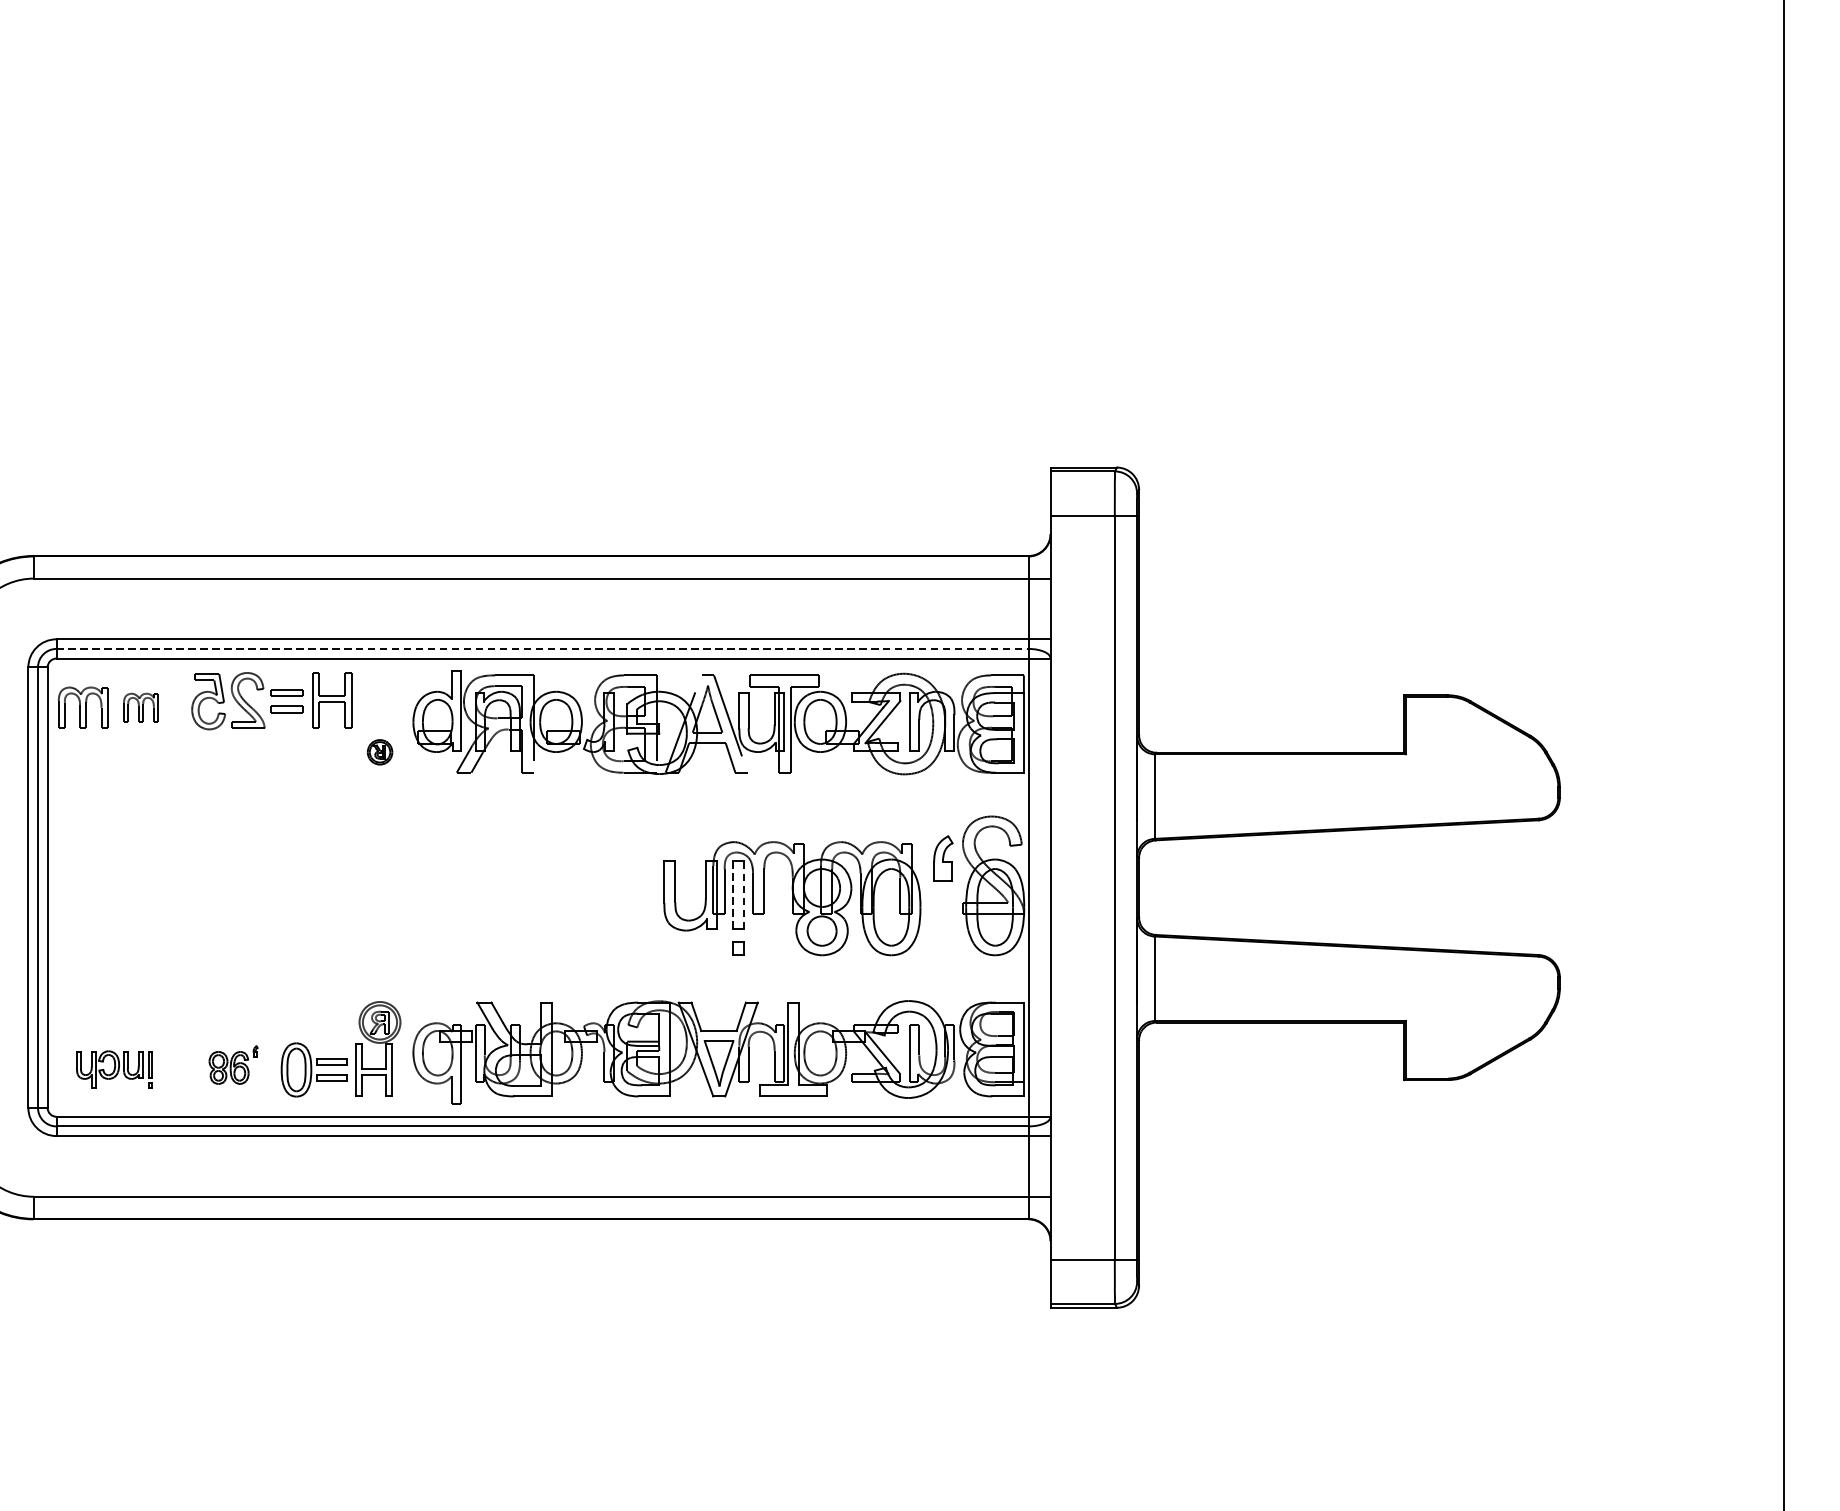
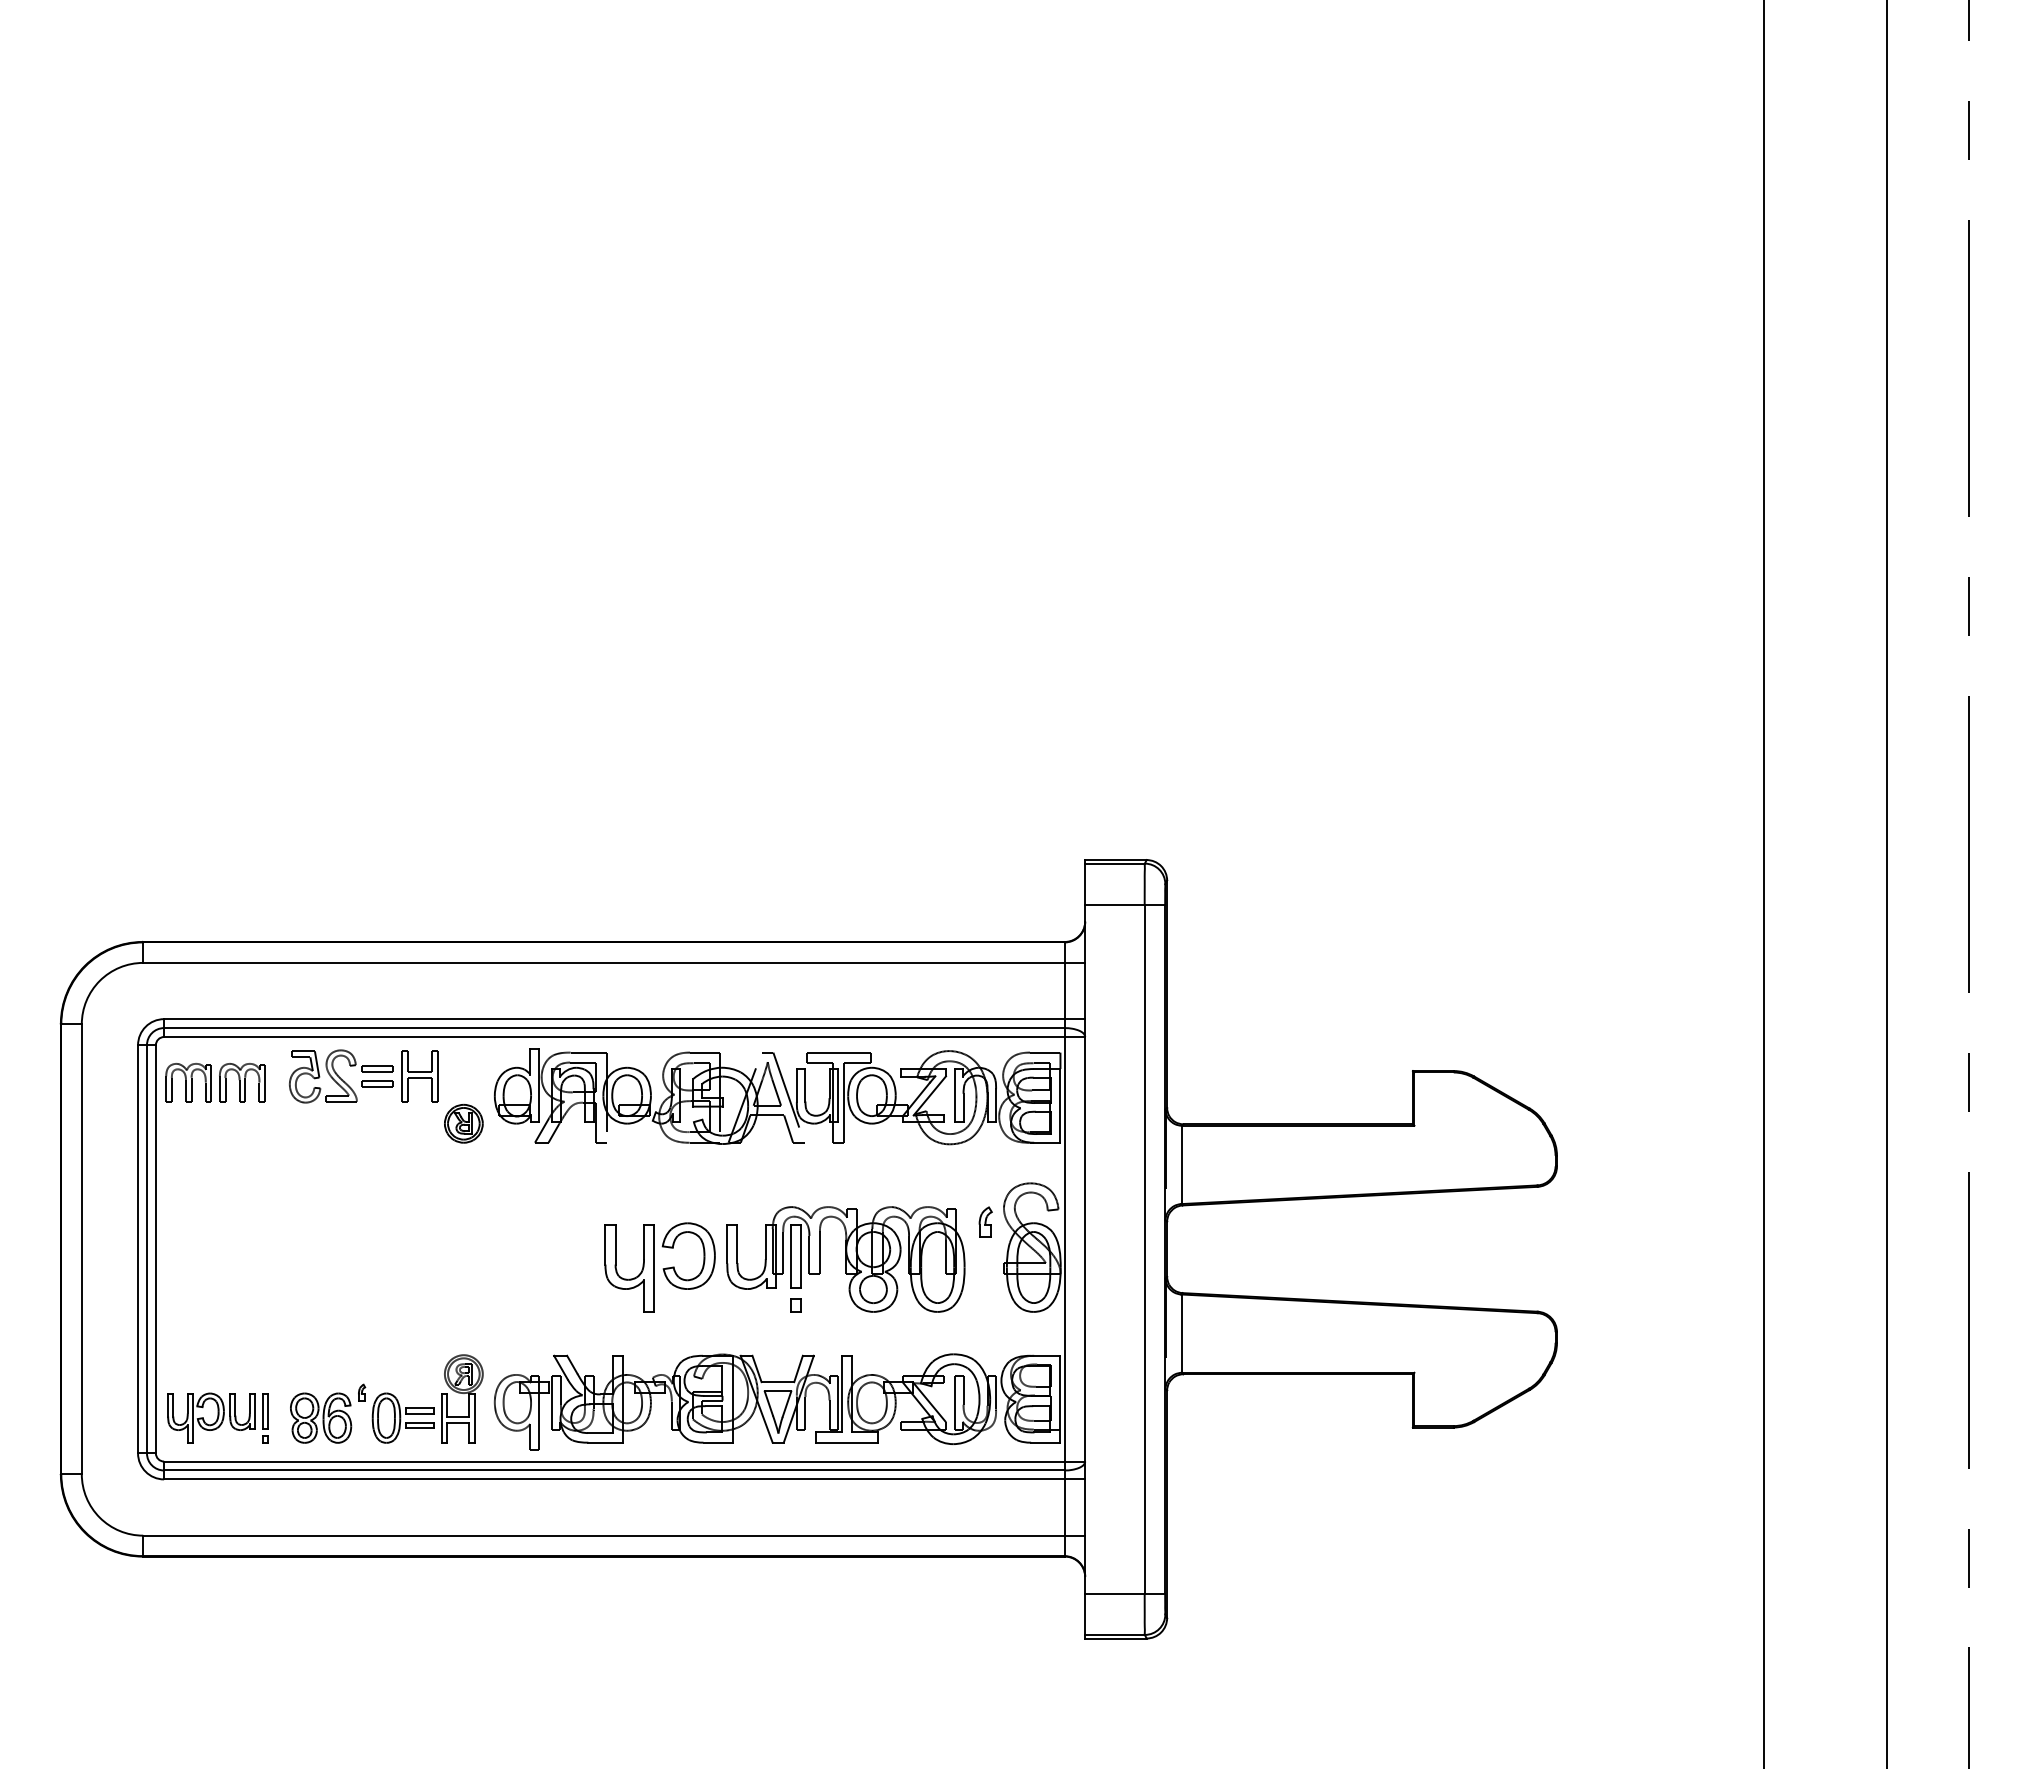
line: (542, 649) -> (614, 1028), dashed -> solid
part: (141, 707) -> (242, 1082), size x1.43
part: (379, 751) -> (463, 1123), size x1.67
part: (943, 857) -> (985, 1221), size x0.71
line: (744, 894) -> (801, 1255), dashed -> solid
line: (733, 895) -> (791, 1256), dashed -> solid
part: (591, 907) -> (659, 1267), added
part: (233, 1064) -> (328, 1413), size x1.67
part: (114, 1069) -> (217, 1417), size x1.43

